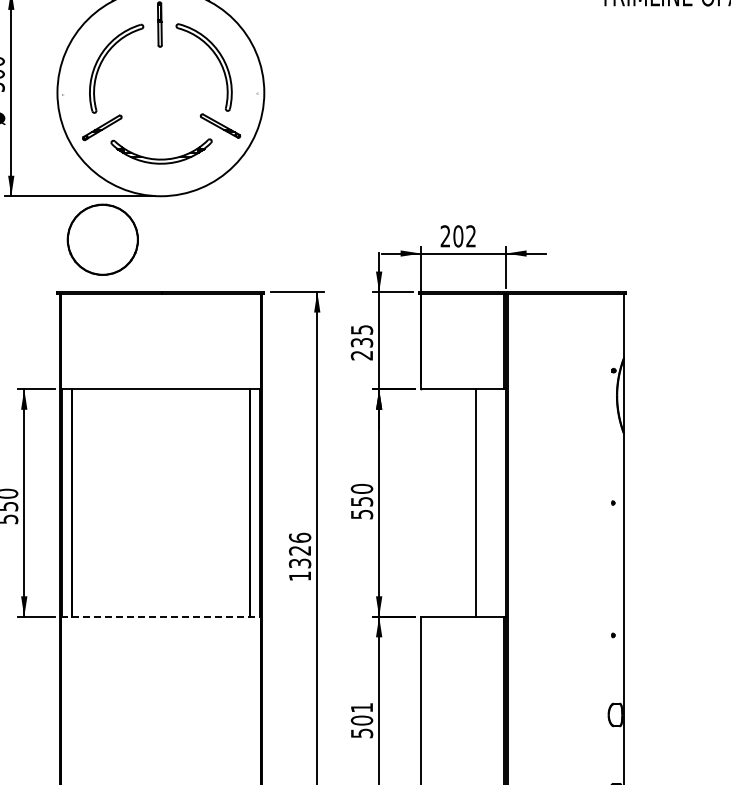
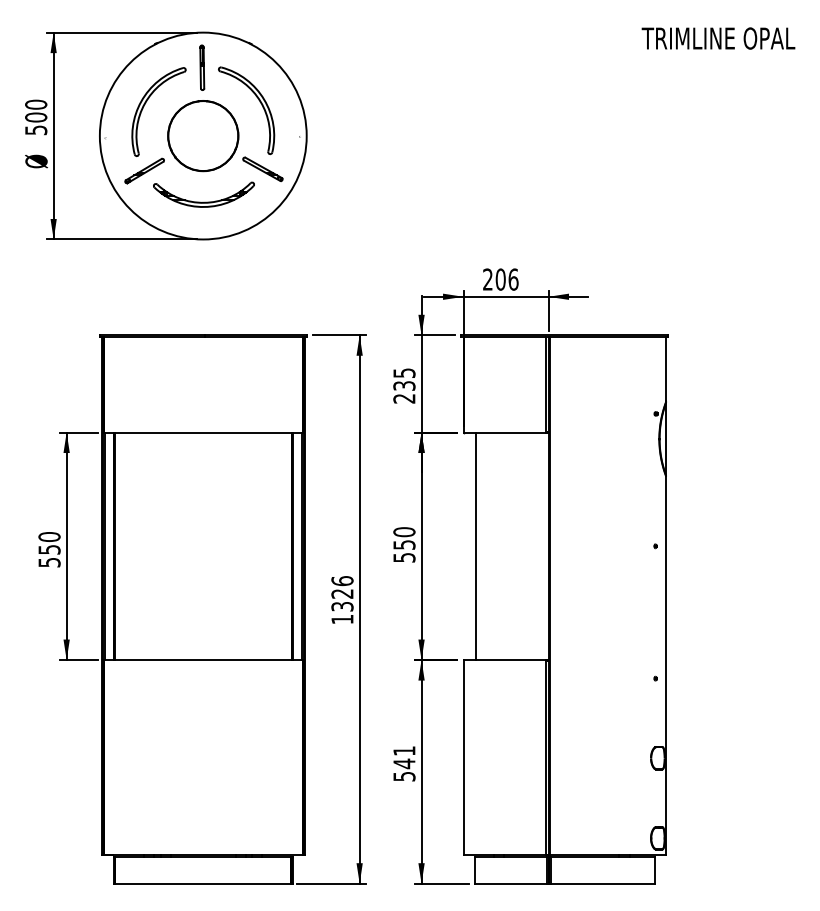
text: (471, 236) -> (513, 279), 202 -> 206
circle: (103, 240) -> (203, 136), moved
line: (475, 503) -> (475, 546), moved
line: (161, 617) -> (203, 660), dashed -> solid
text: (362, 720) -> (404, 763), 501 -> 541

